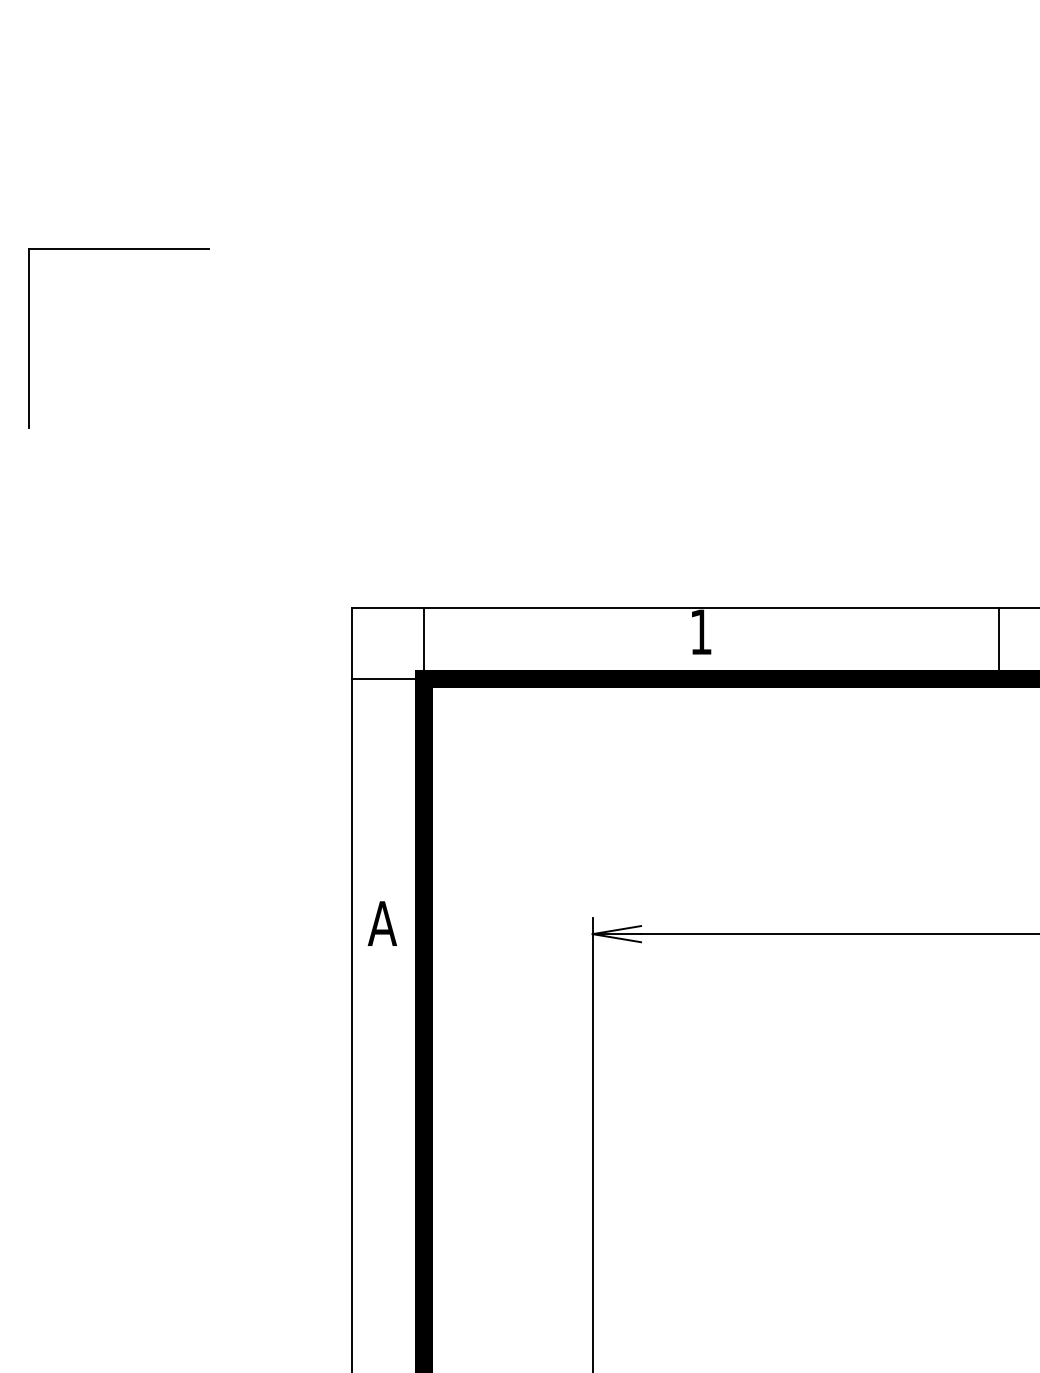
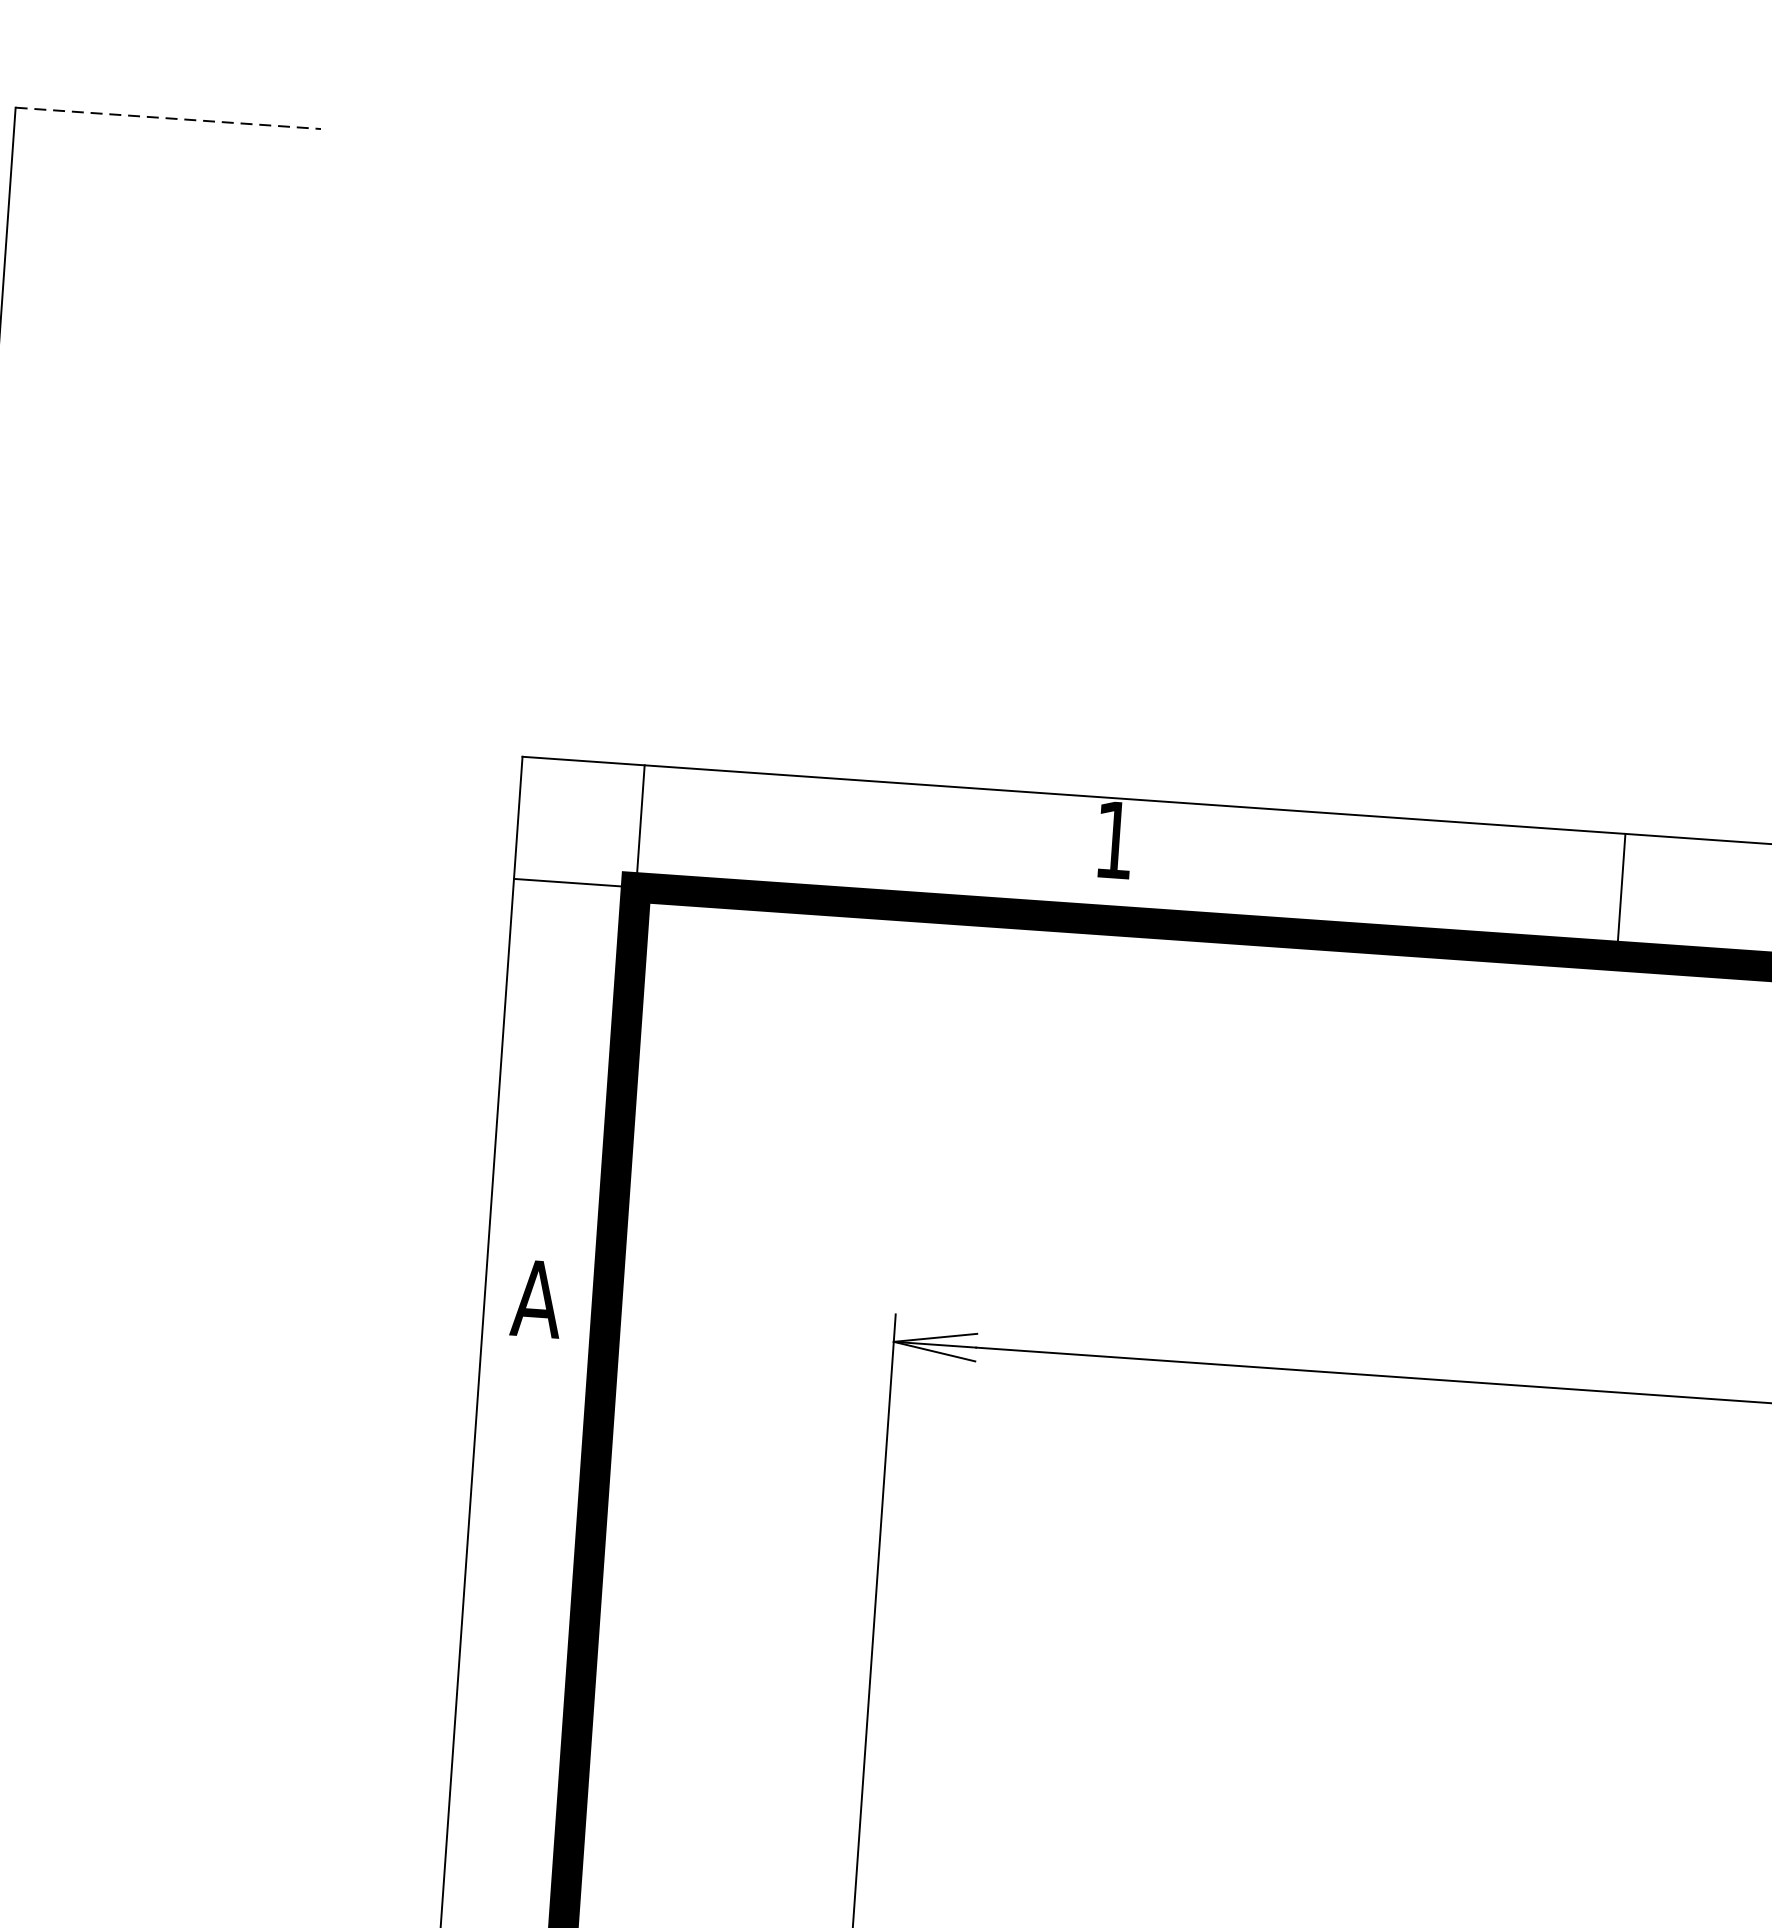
line: (119, 249) -> (169, 118), solid -> dashed

